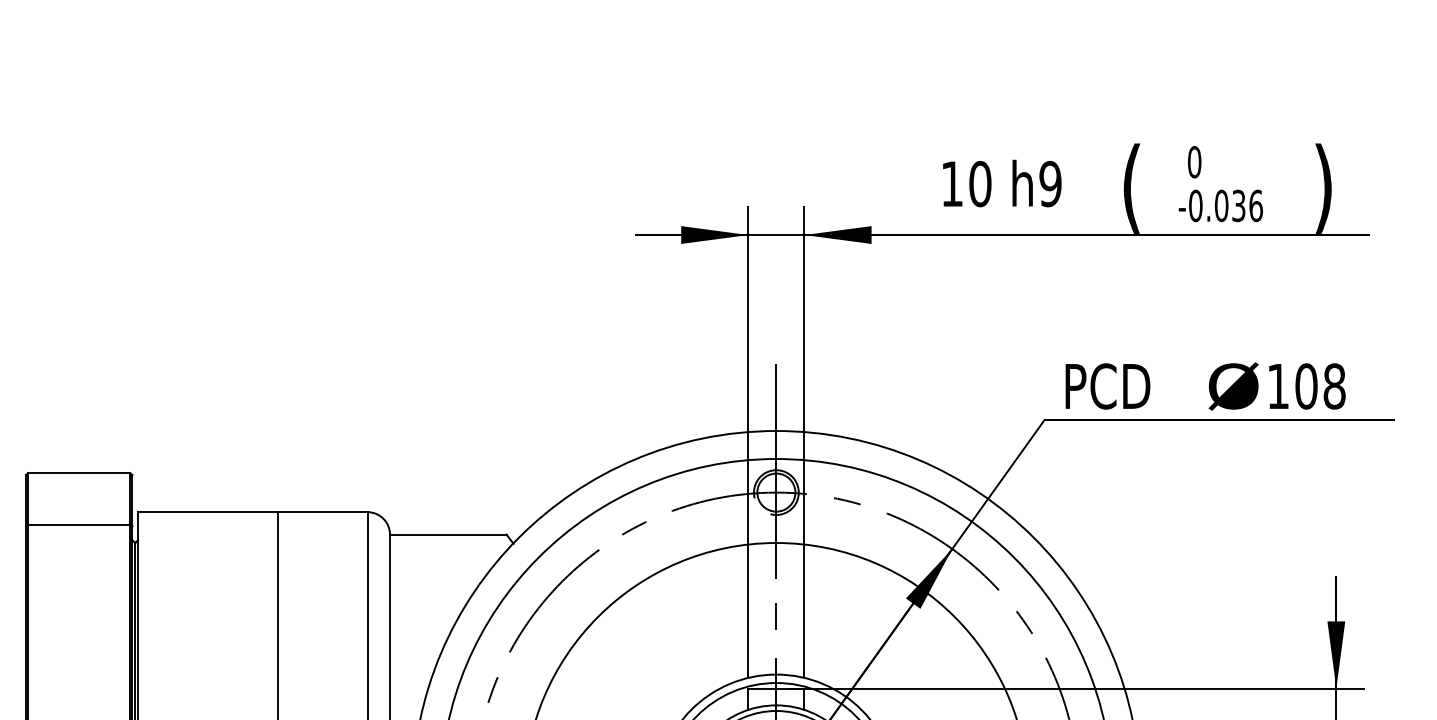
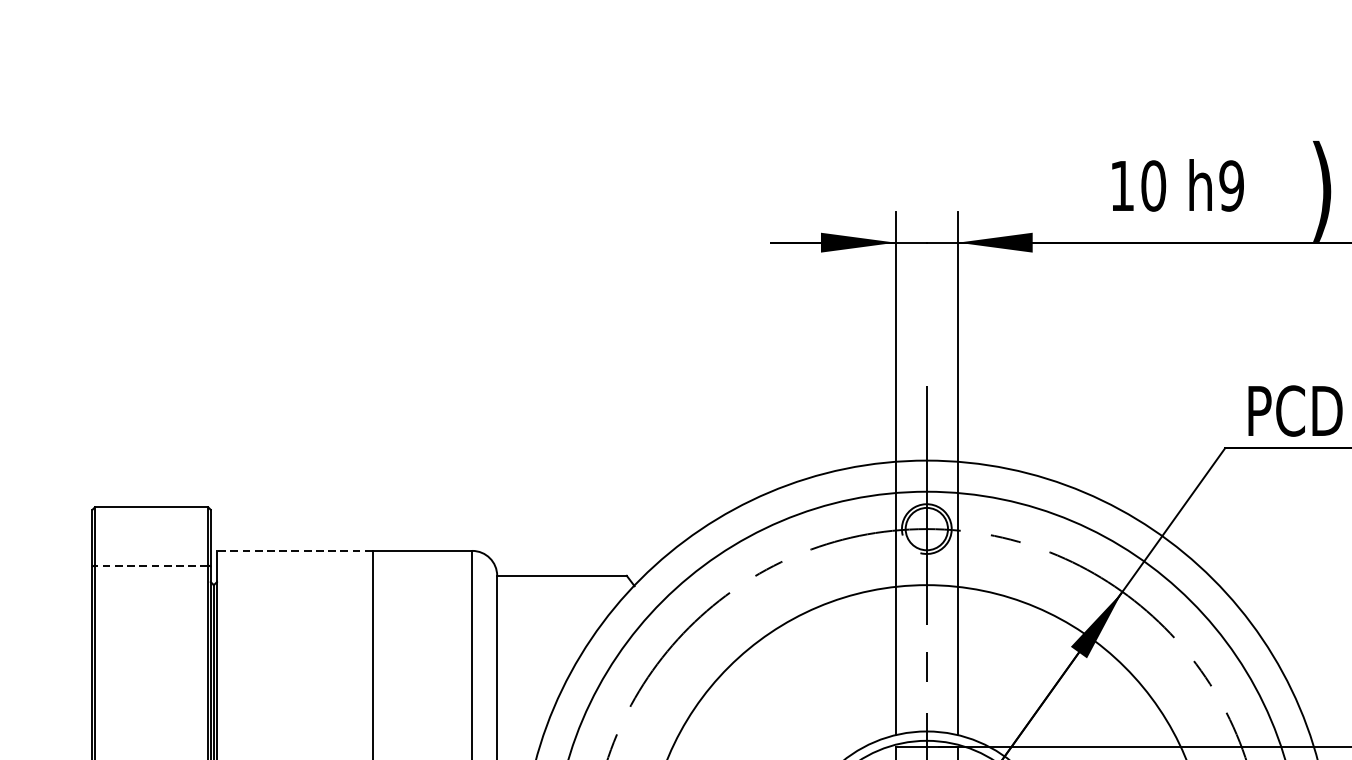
text: (1131, 188) -> (1321, 190), ( -> )
line: (208, 512) -> (295, 551), solid -> dashed
line: (79, 525) -> (151, 565), solid -> dashed

